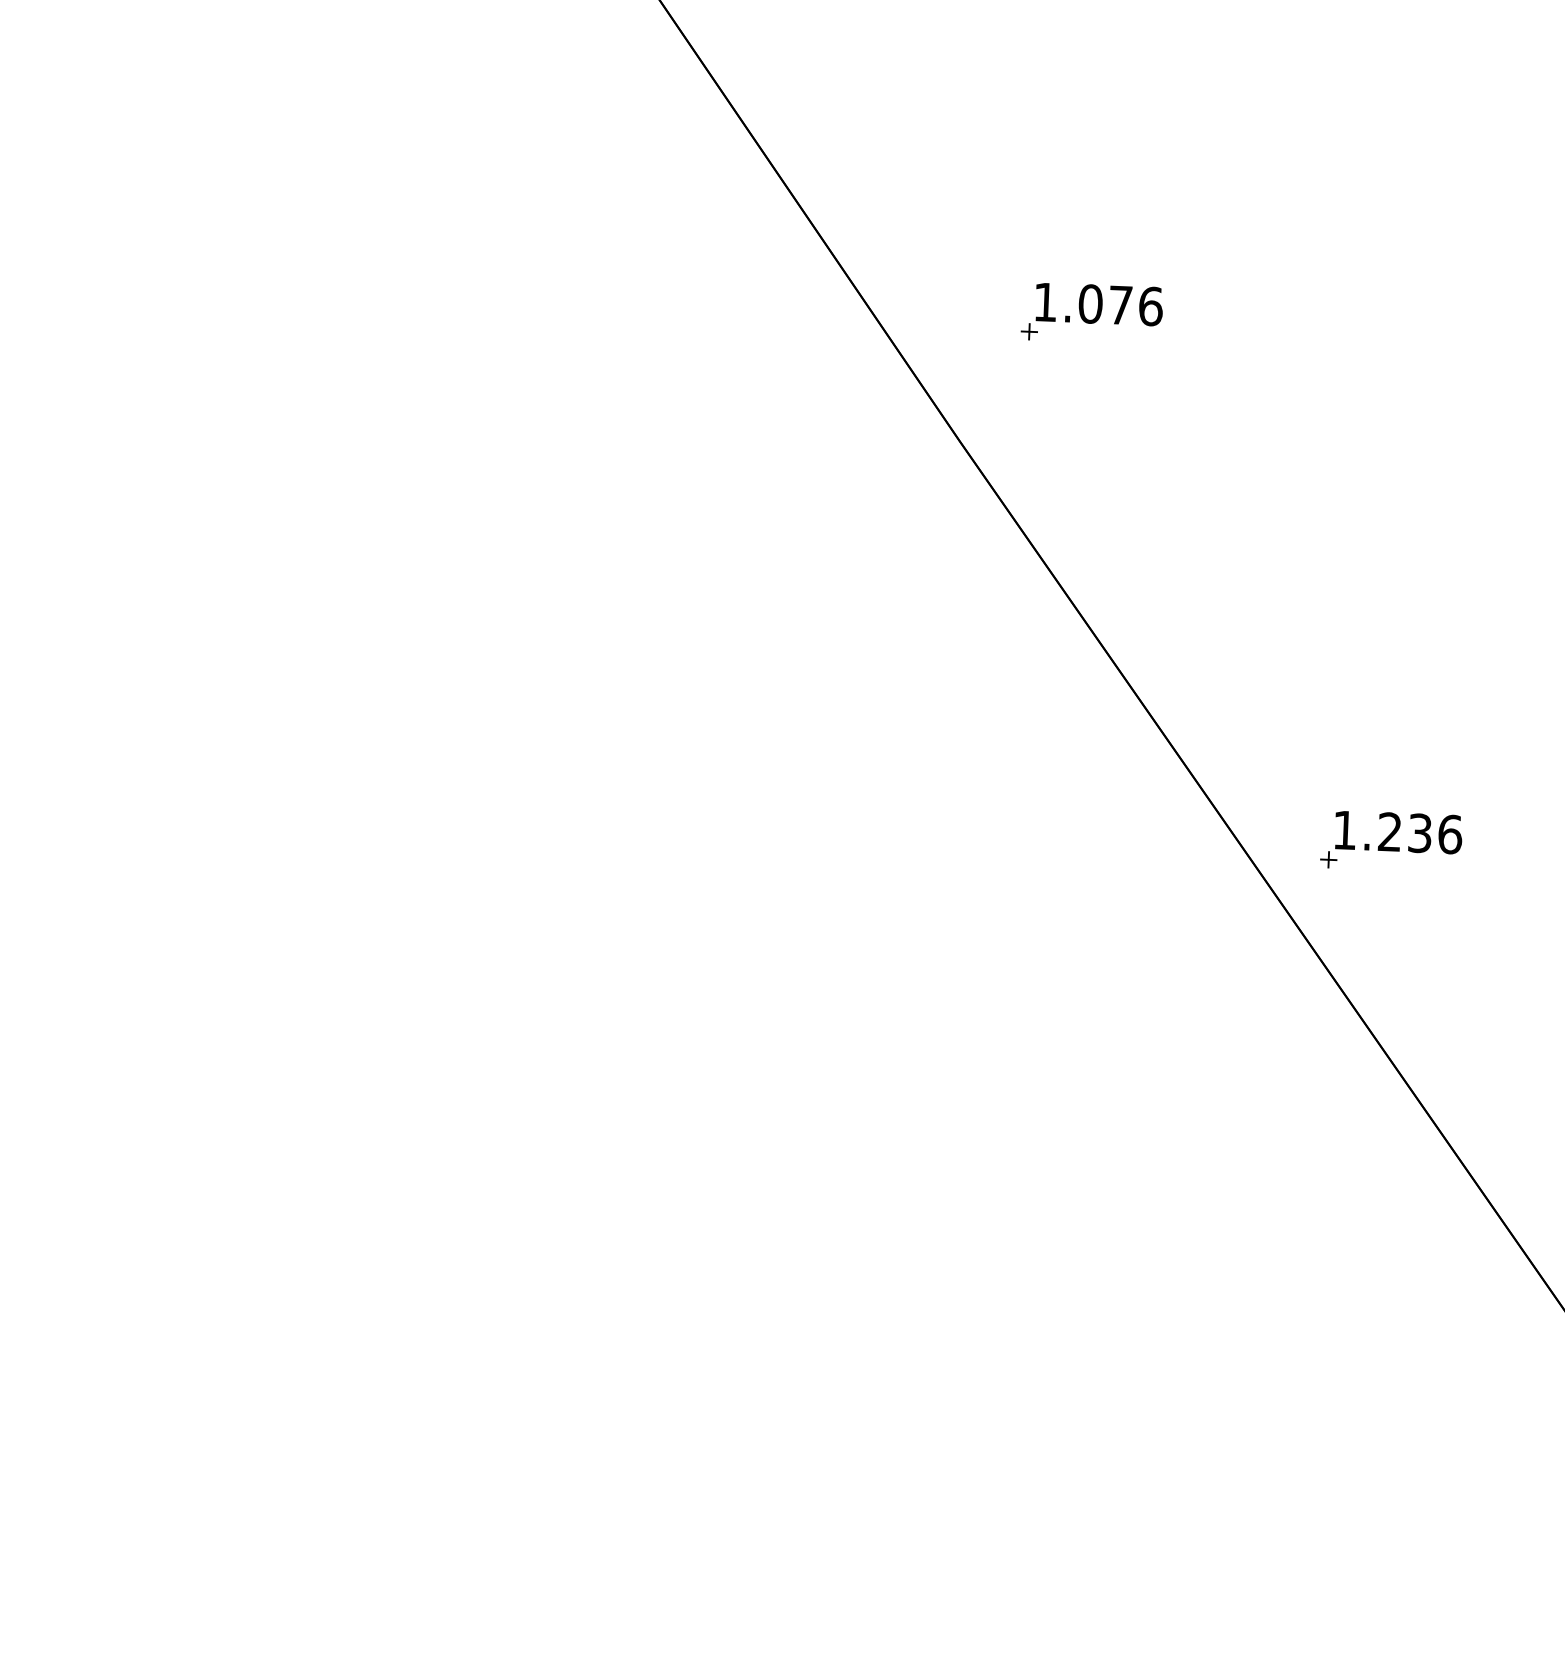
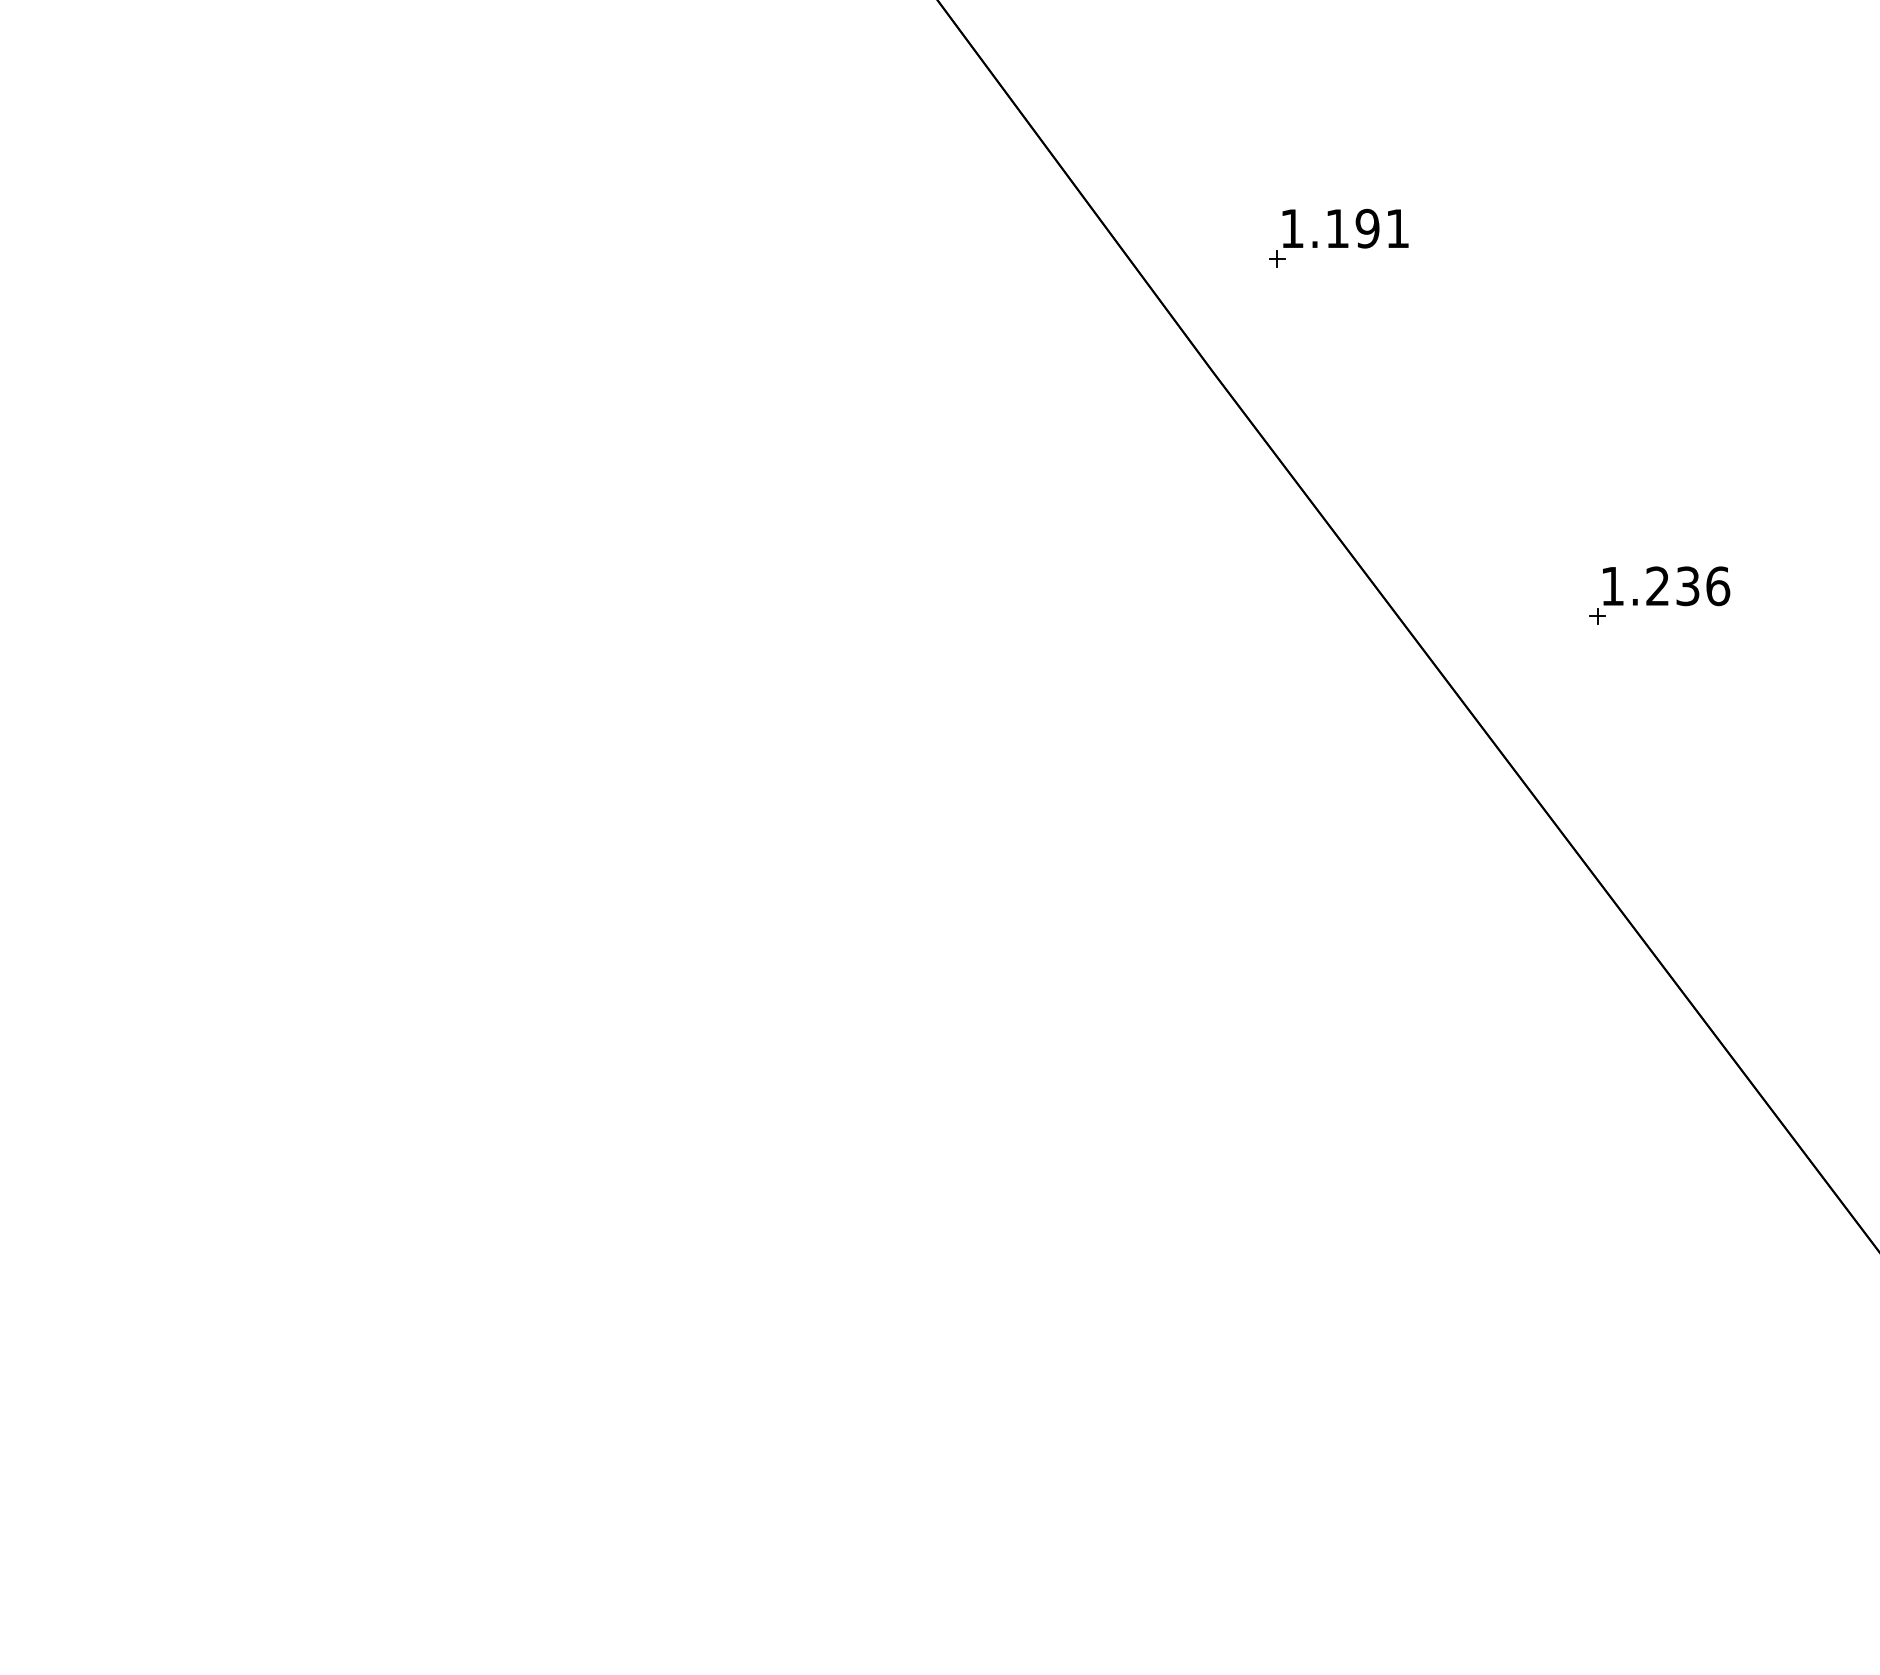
text: (1120, 305) -> (1367, 228), 1.076 -> 1.191
part: (1391, 841) -> (1659, 595), moved

